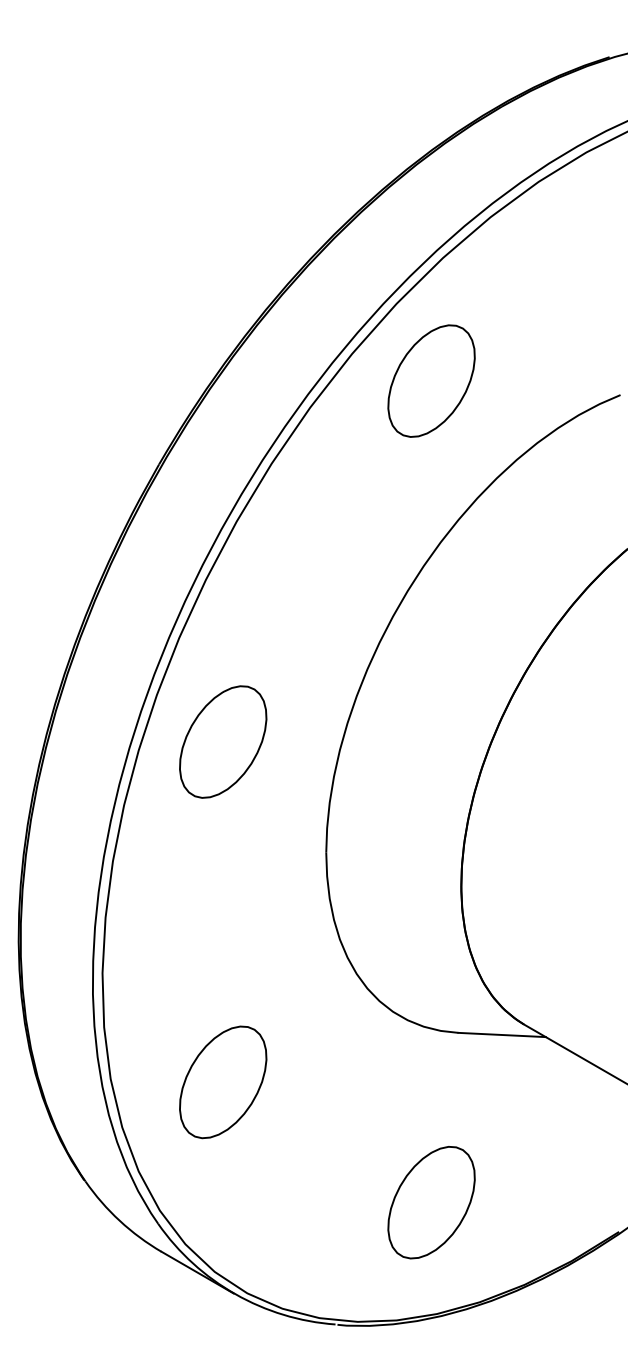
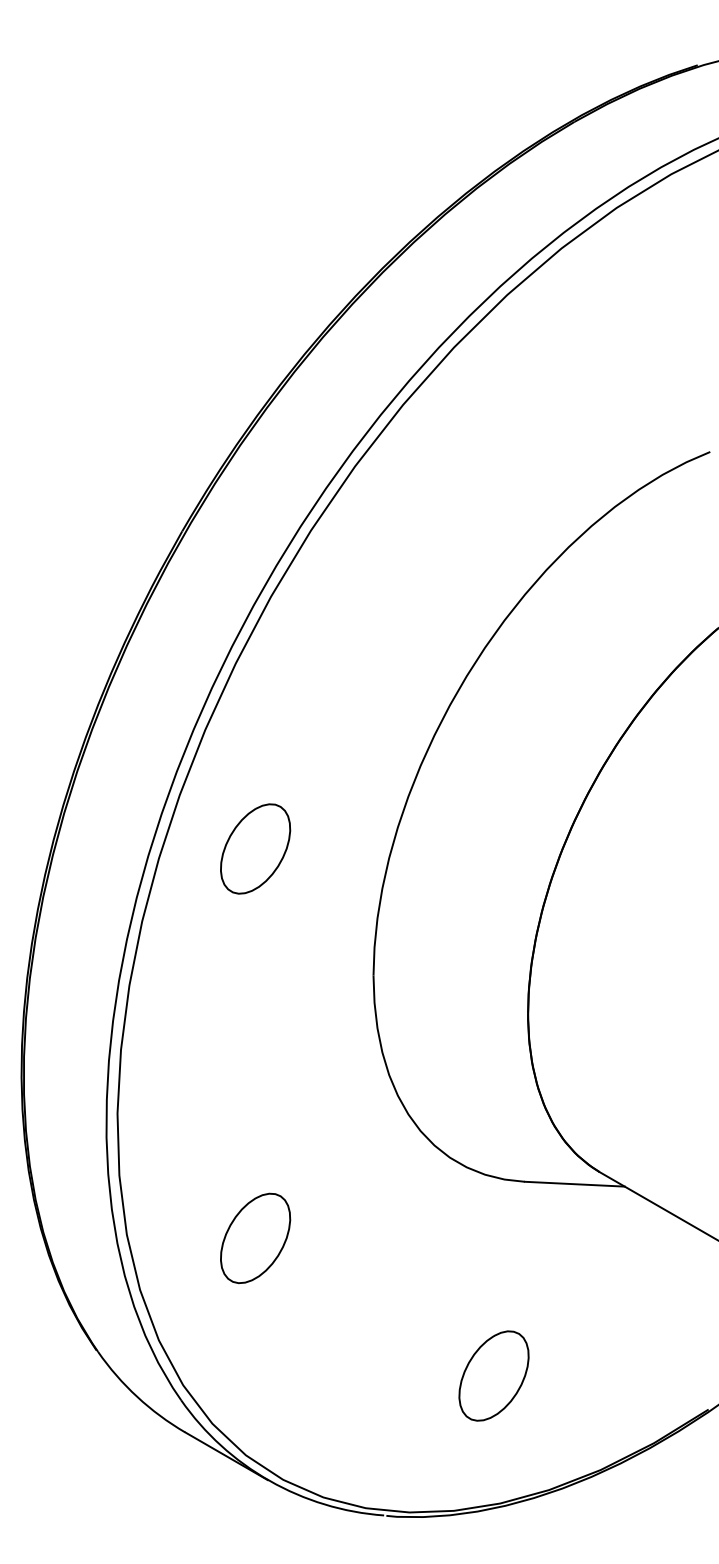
part: (431, 380) -> (493, 435), removed
part: (223, 741) -> (255, 848), size x0.7
part: (223, 1082) -> (255, 1238), size x0.7
part: (431, 1202) -> (493, 1375), size x0.7

